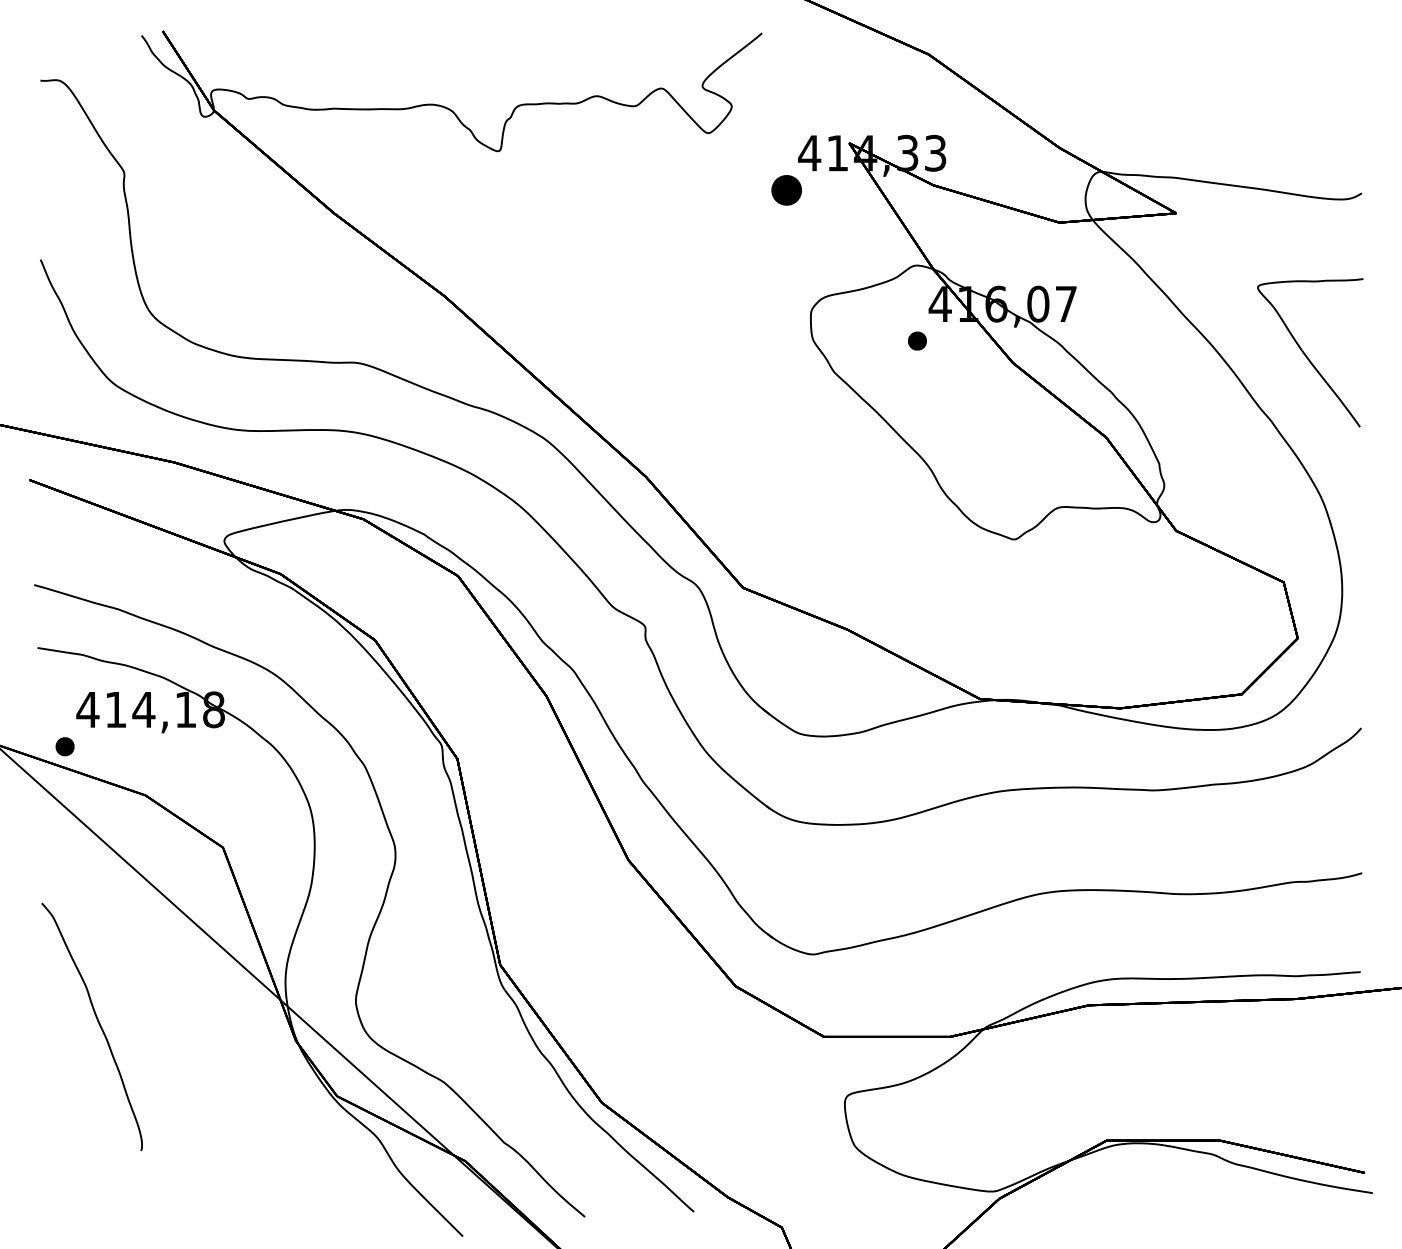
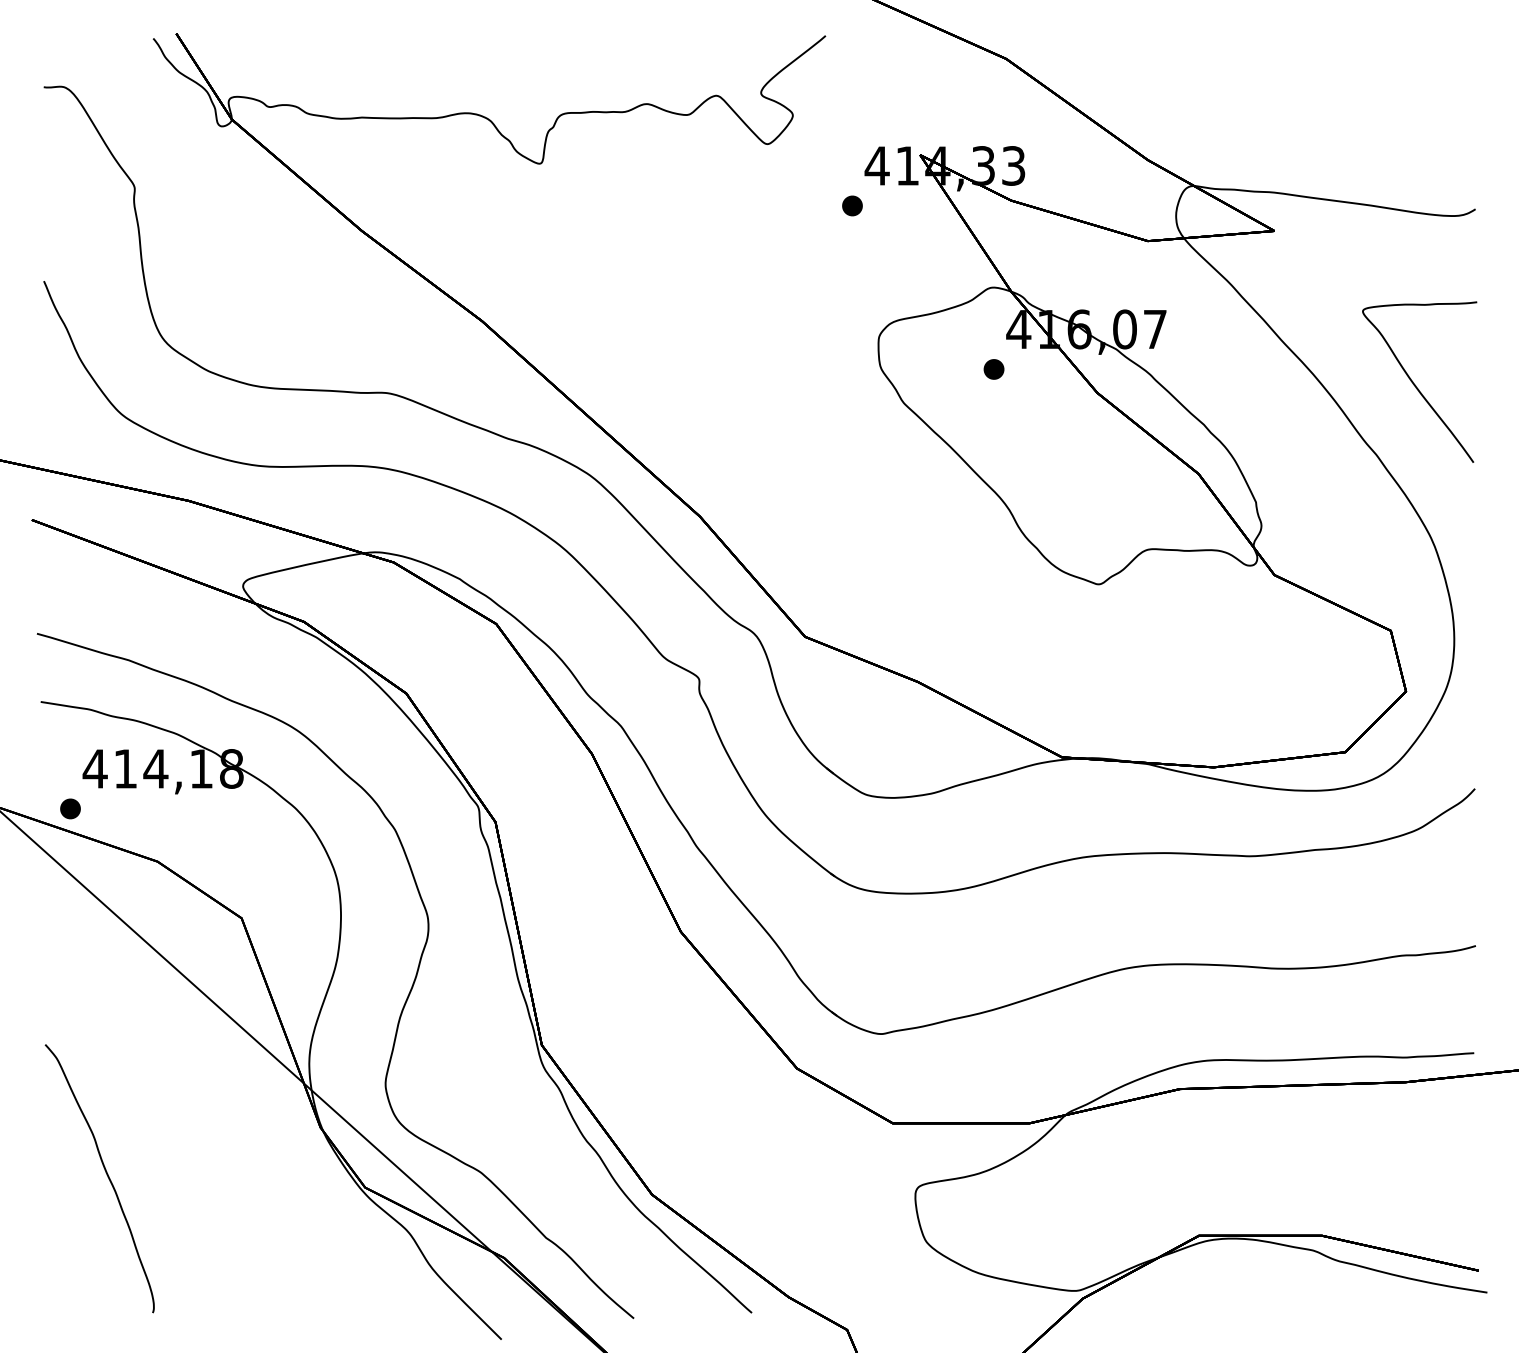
part: (786, 189) -> (852, 205), size x0.62
curve: (97, 1022) -> (105, 1173), moved

